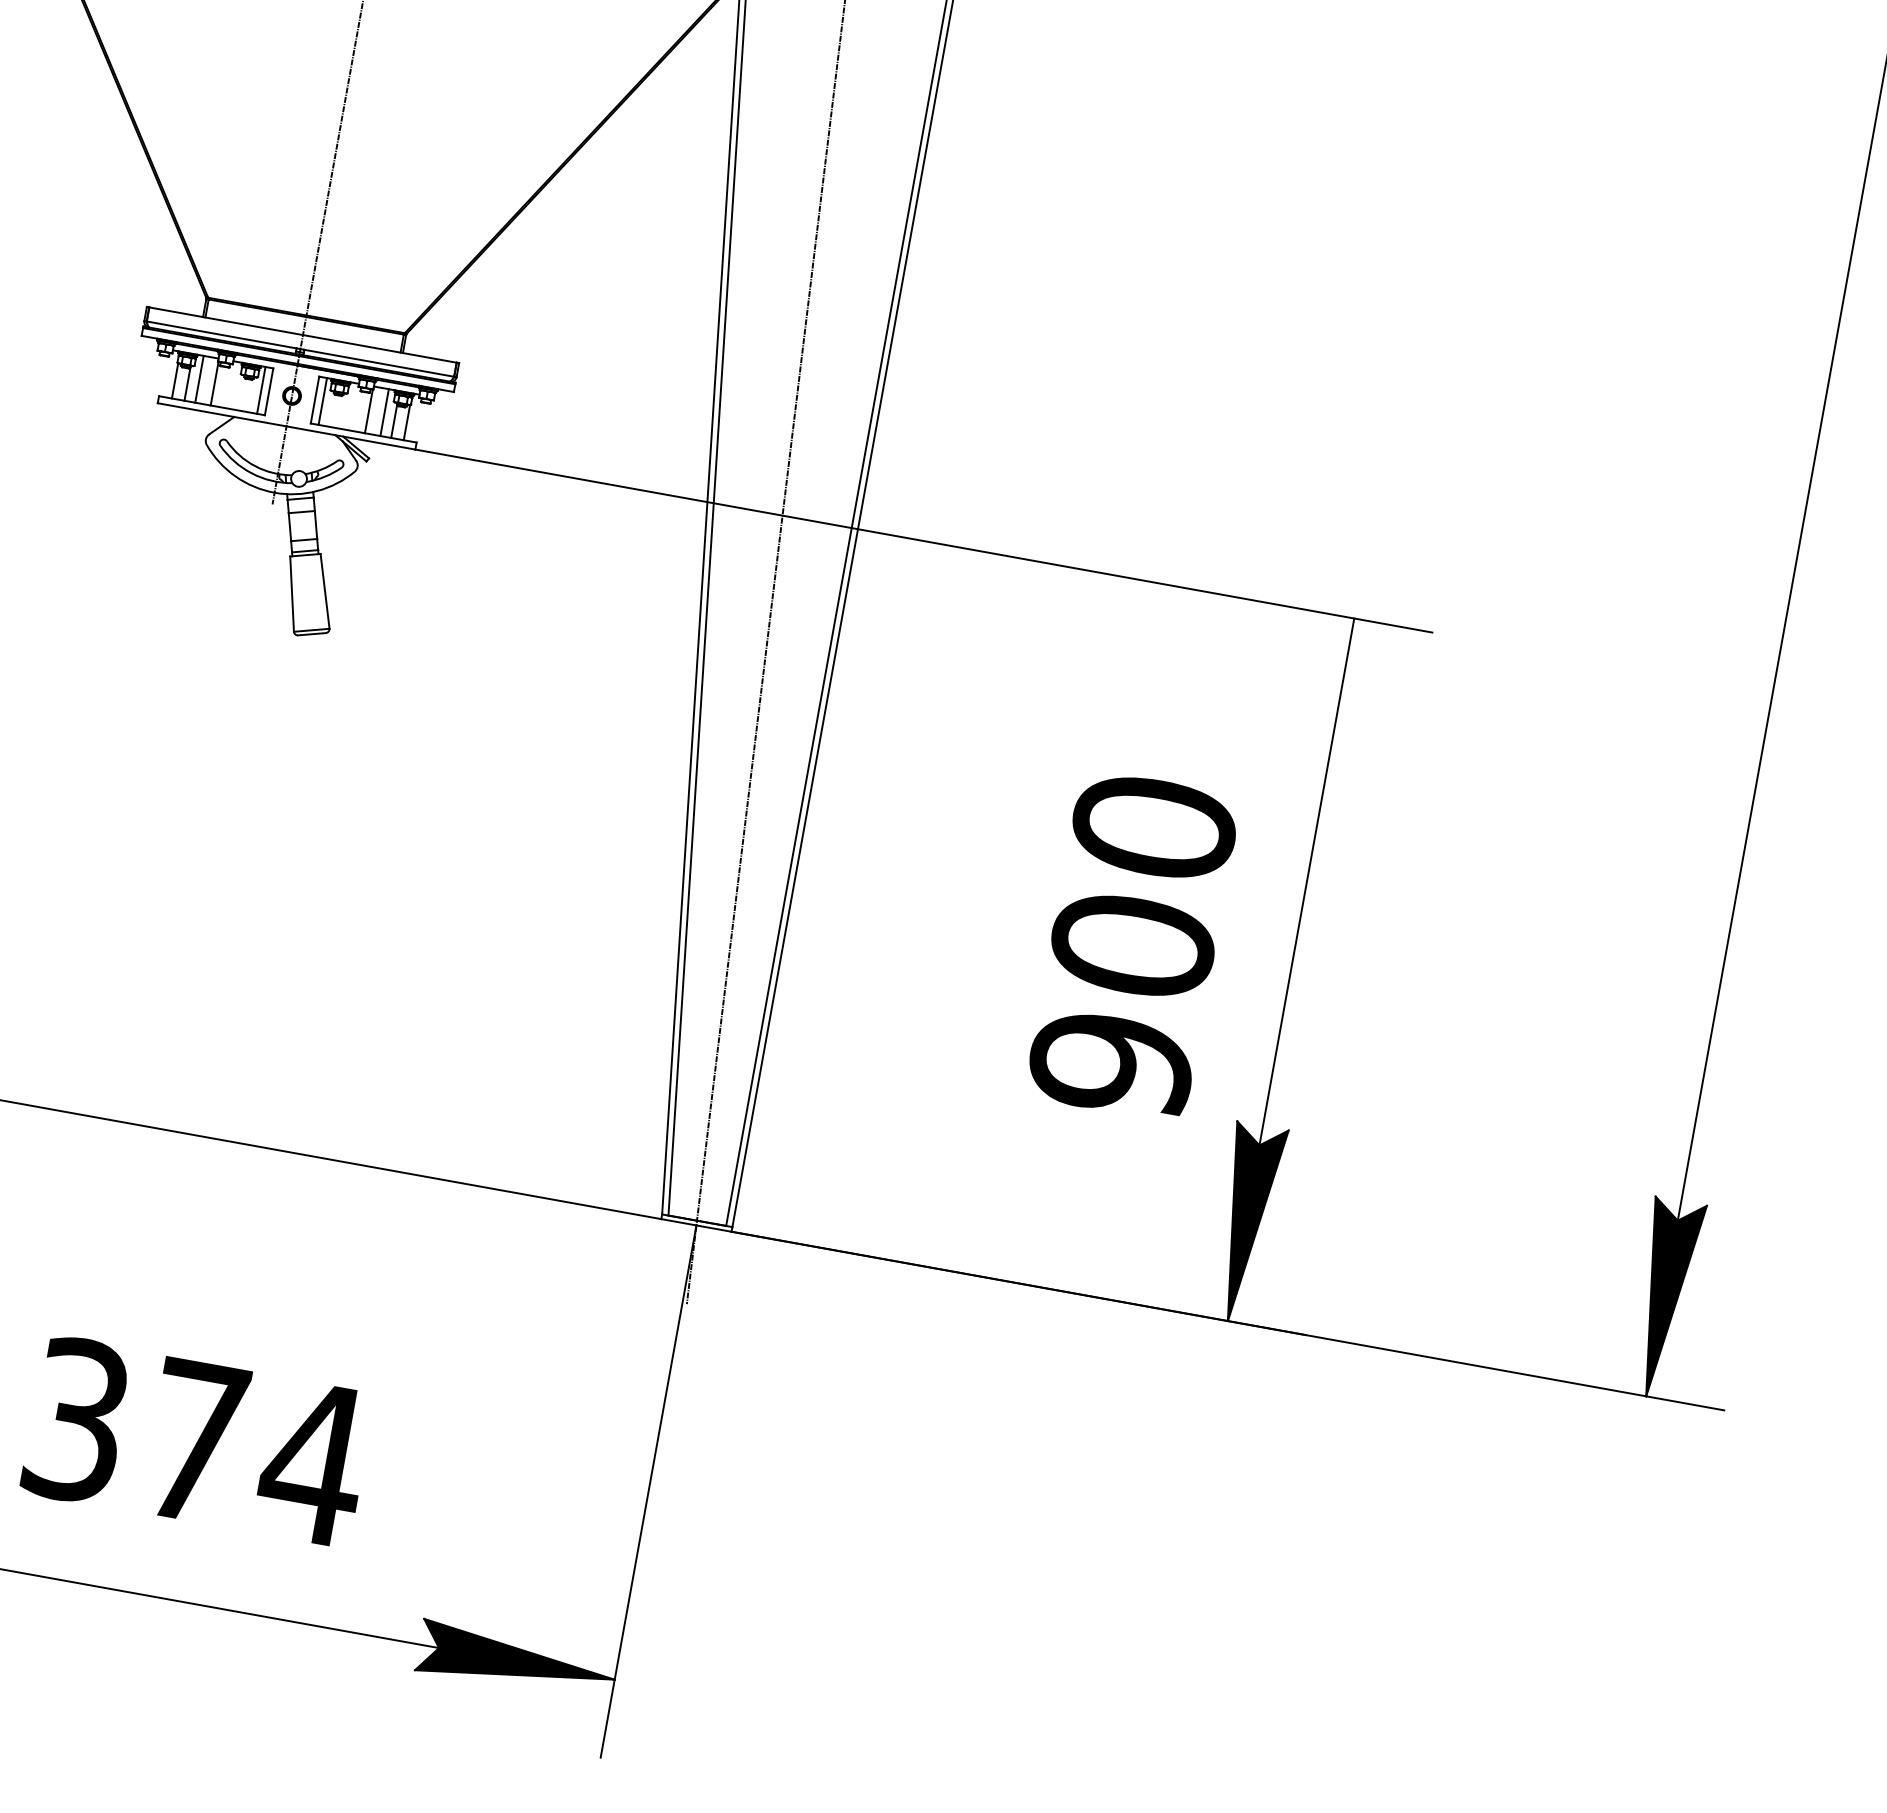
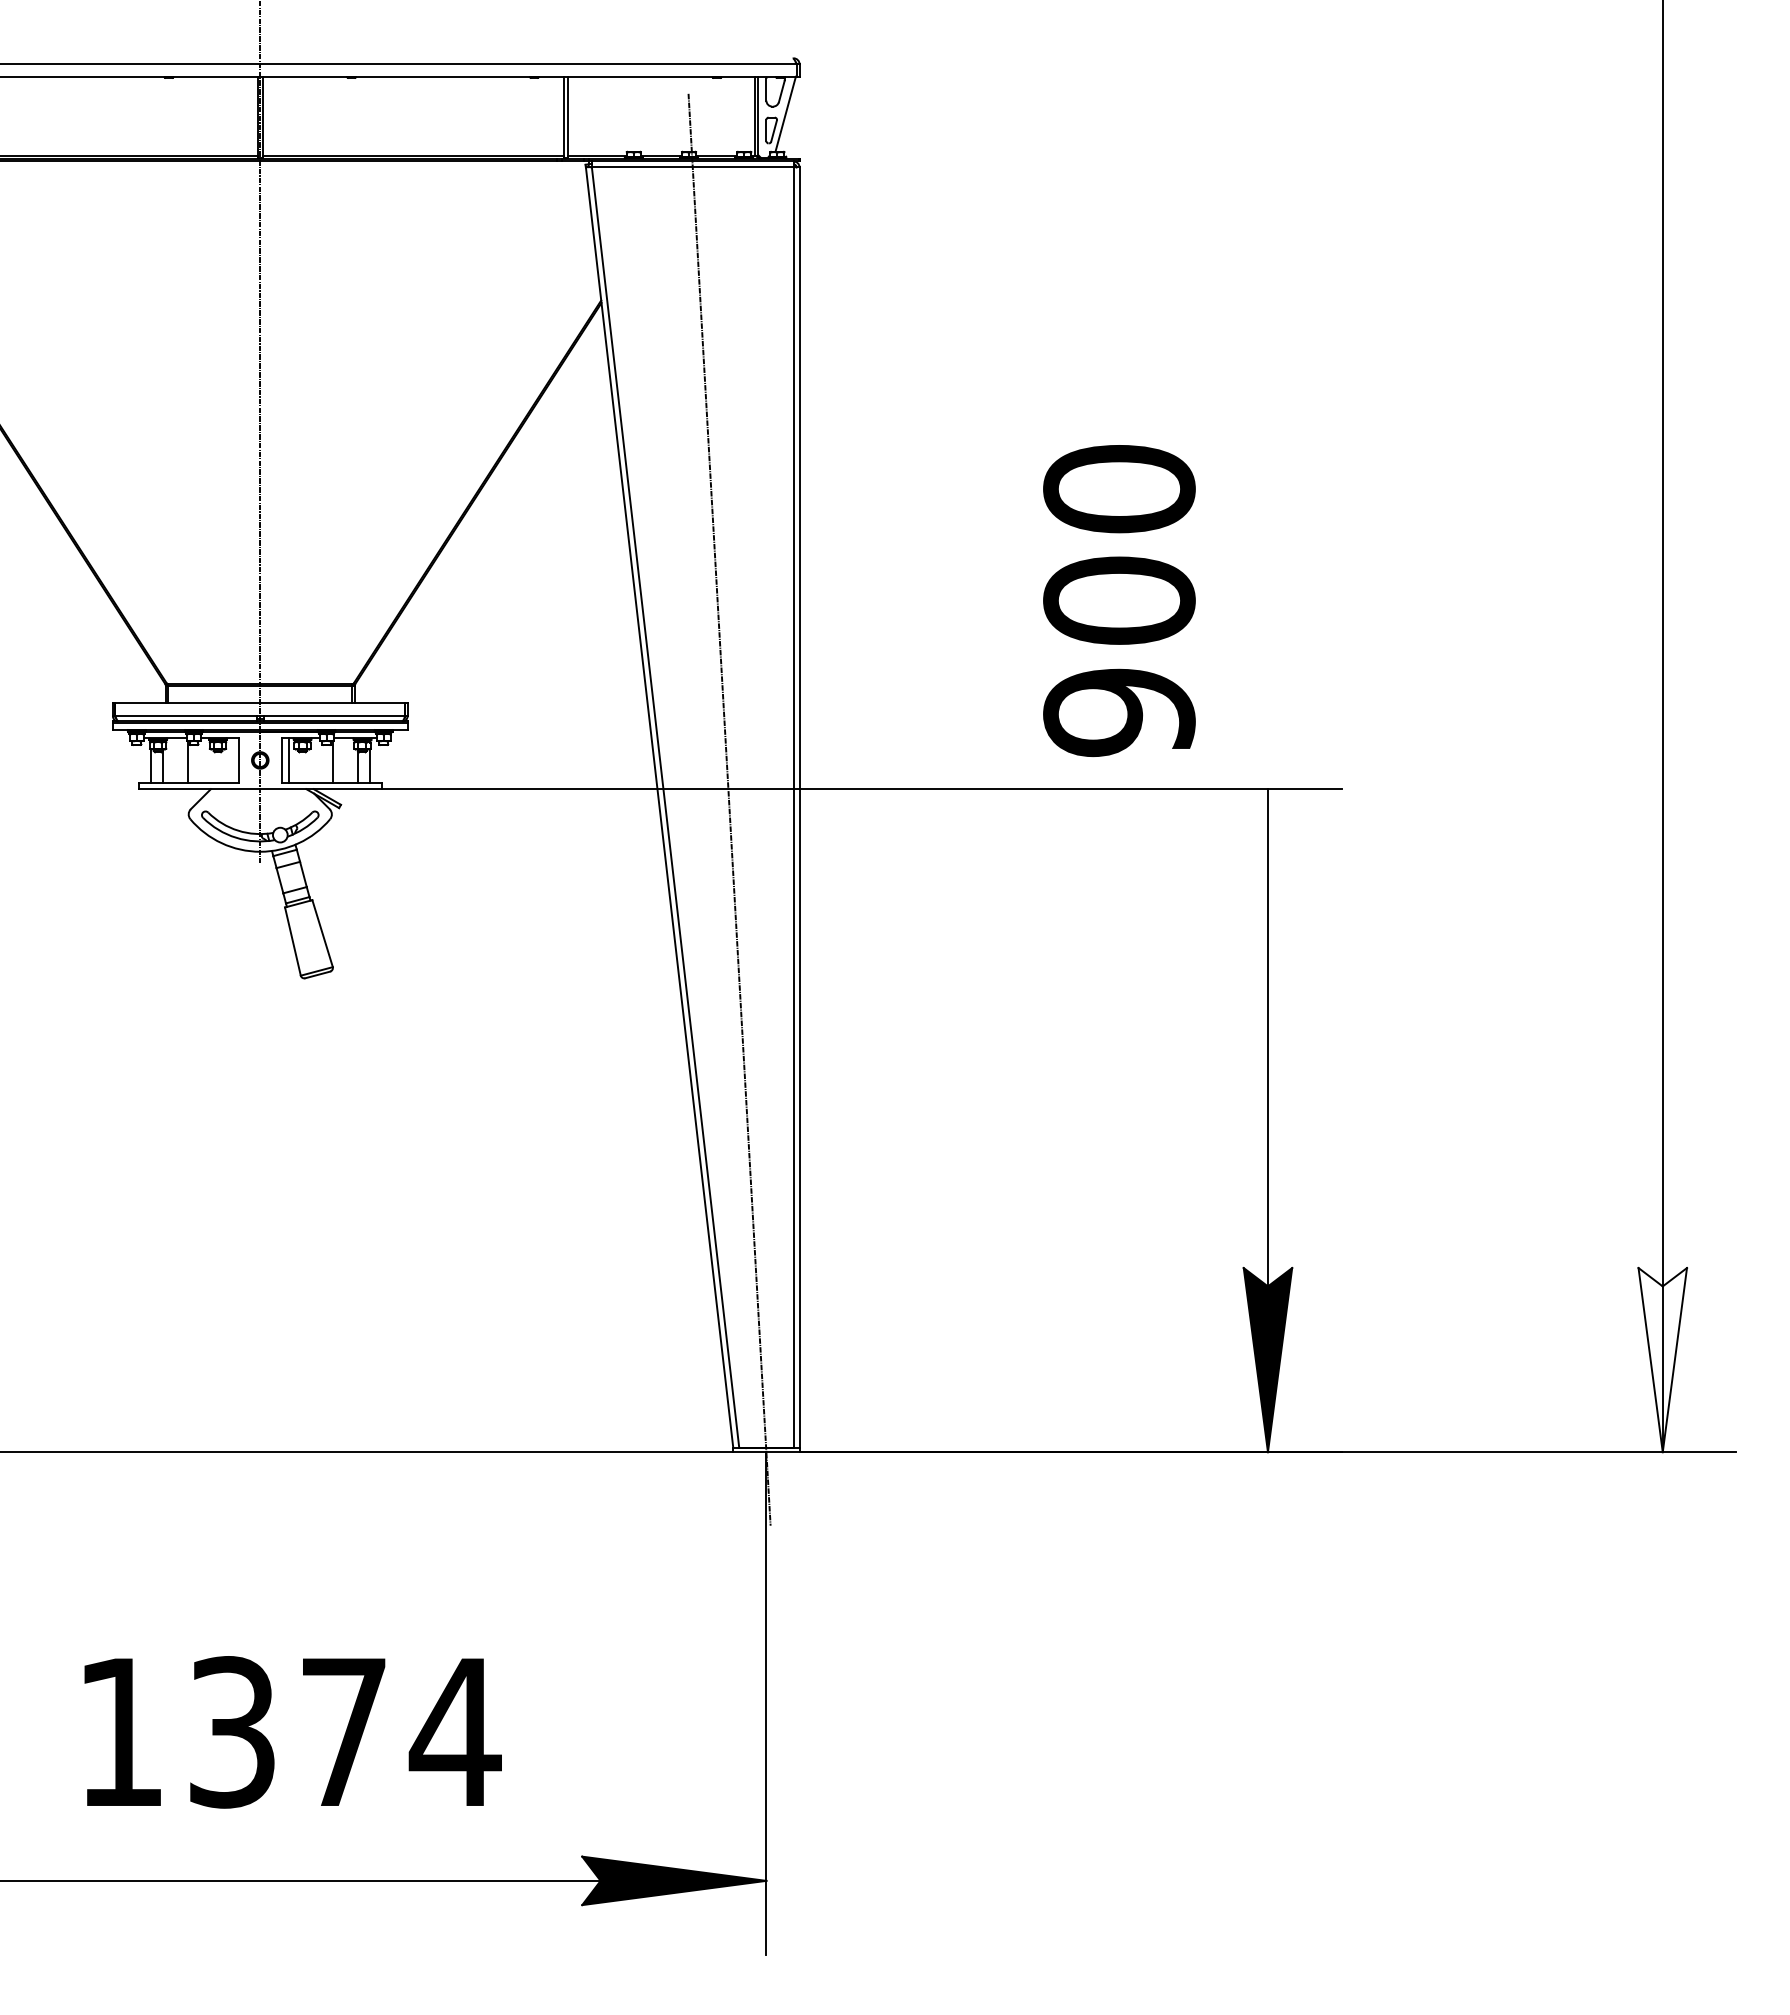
line: (199, 379) -> (172, 760), removed
line: (261, 390) -> (231, 760), removed
line: (384, 412) -> (347, 760), removed
text: (1133, 945) -> (1119, 600), moved
fill: (1663, 1299) -> (1662, 1360), removed

